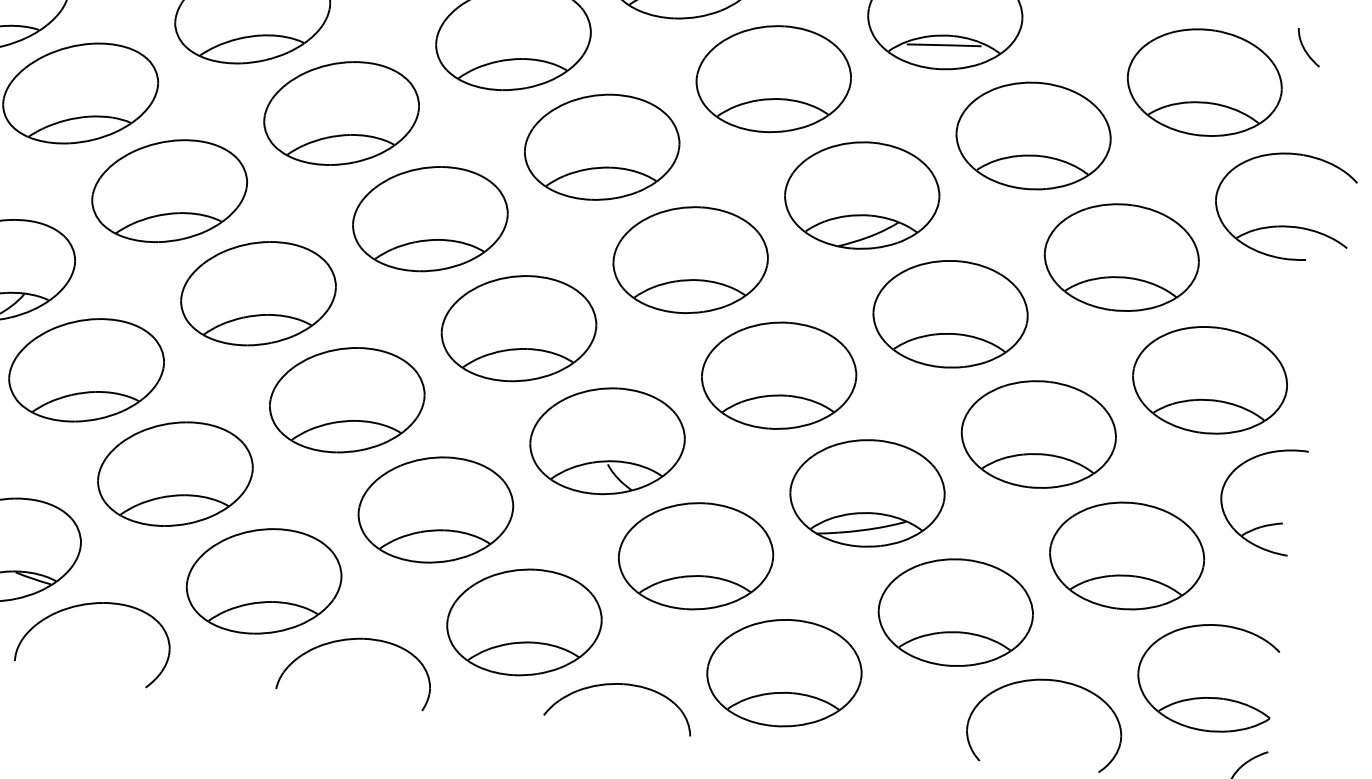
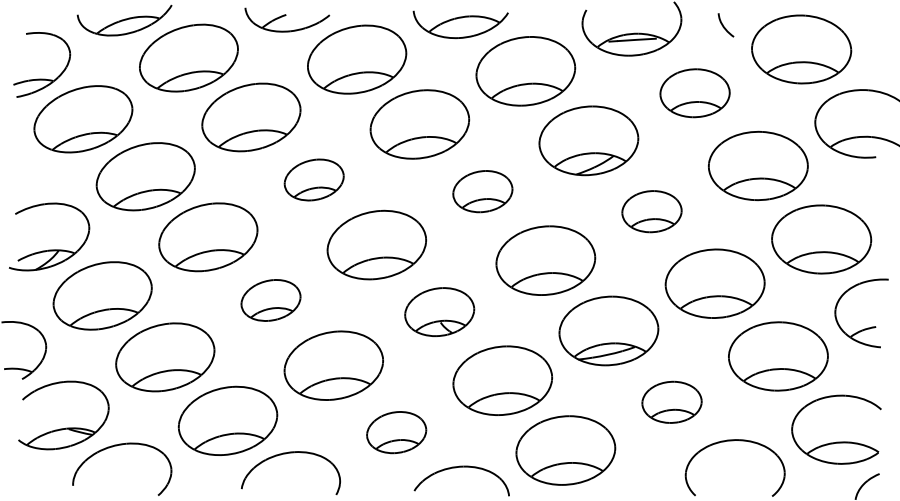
curve: (1306, 49) -> (724, 26), moved
part: (1032, 136) -> (694, 93), size x0.7
part: (431, 218) -> (314, 179), size x0.6
part: (690, 259) -> (482, 191), size x0.6
part: (949, 313) -> (651, 211), size x0.6
part: (346, 400) -> (270, 300), size x0.6
part: (607, 440) -> (439, 311), size x0.7
part: (954, 612) -> (671, 402), size x0.6
part: (524, 622) -> (396, 432), size x0.6

